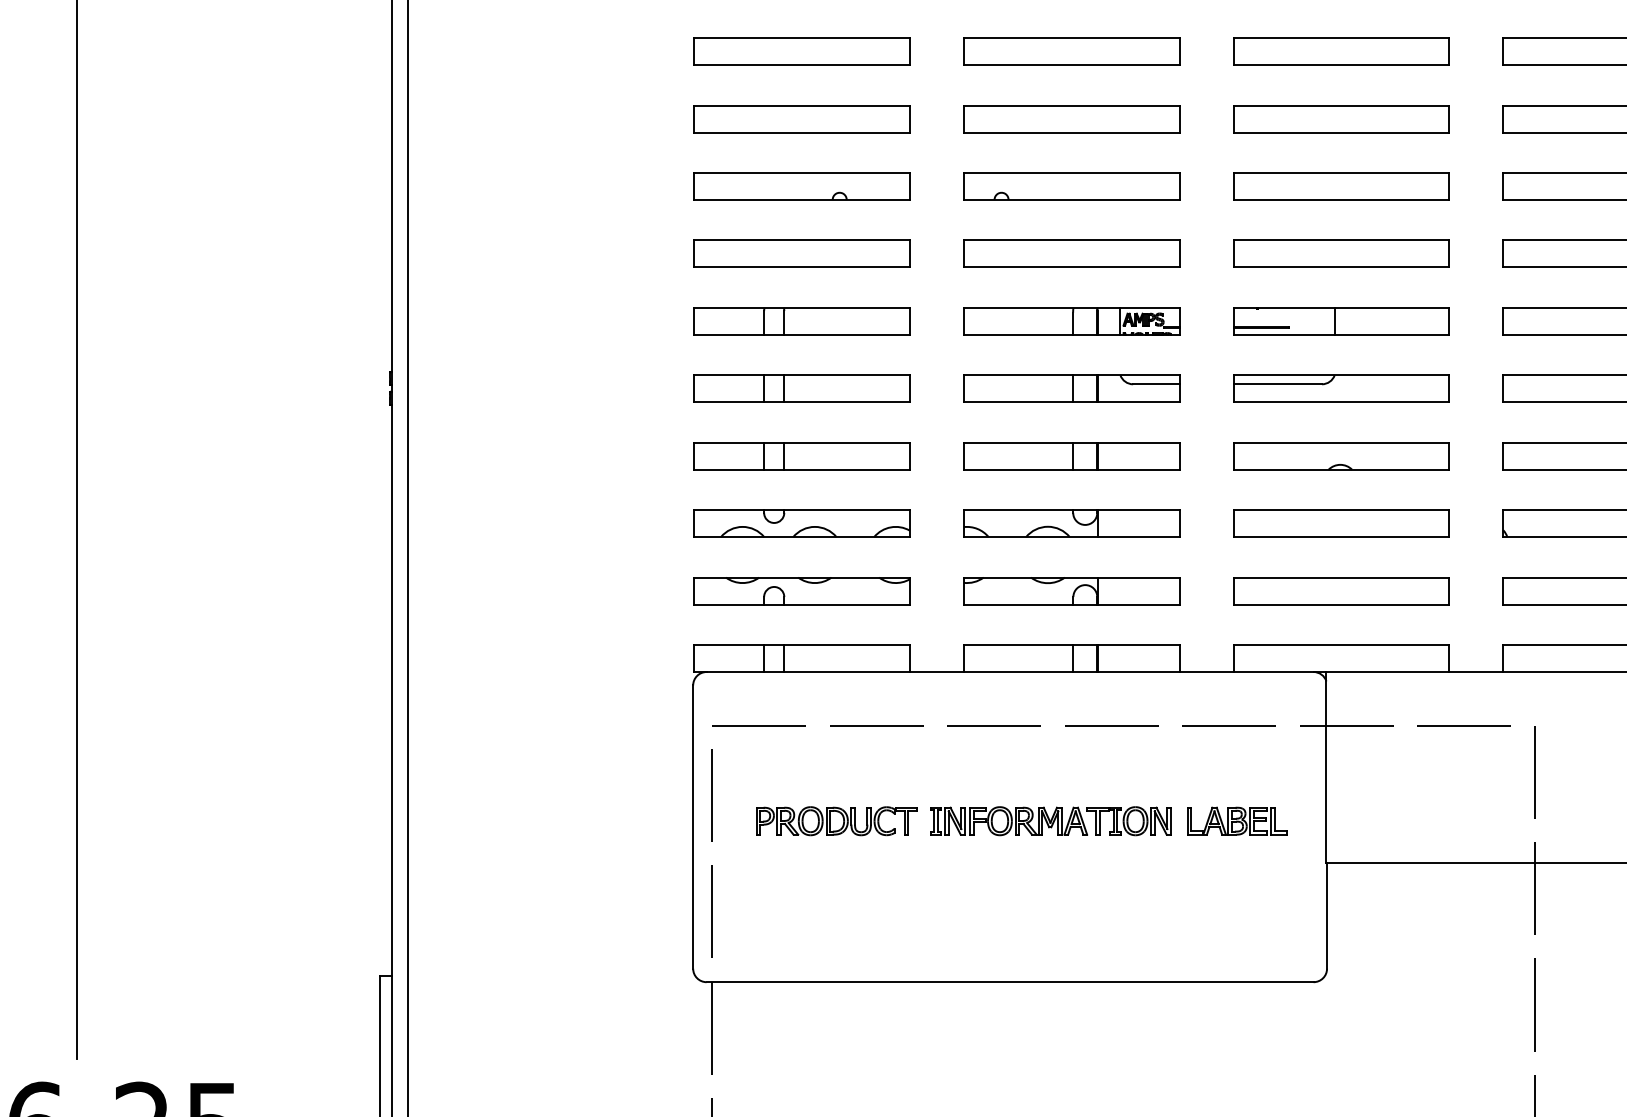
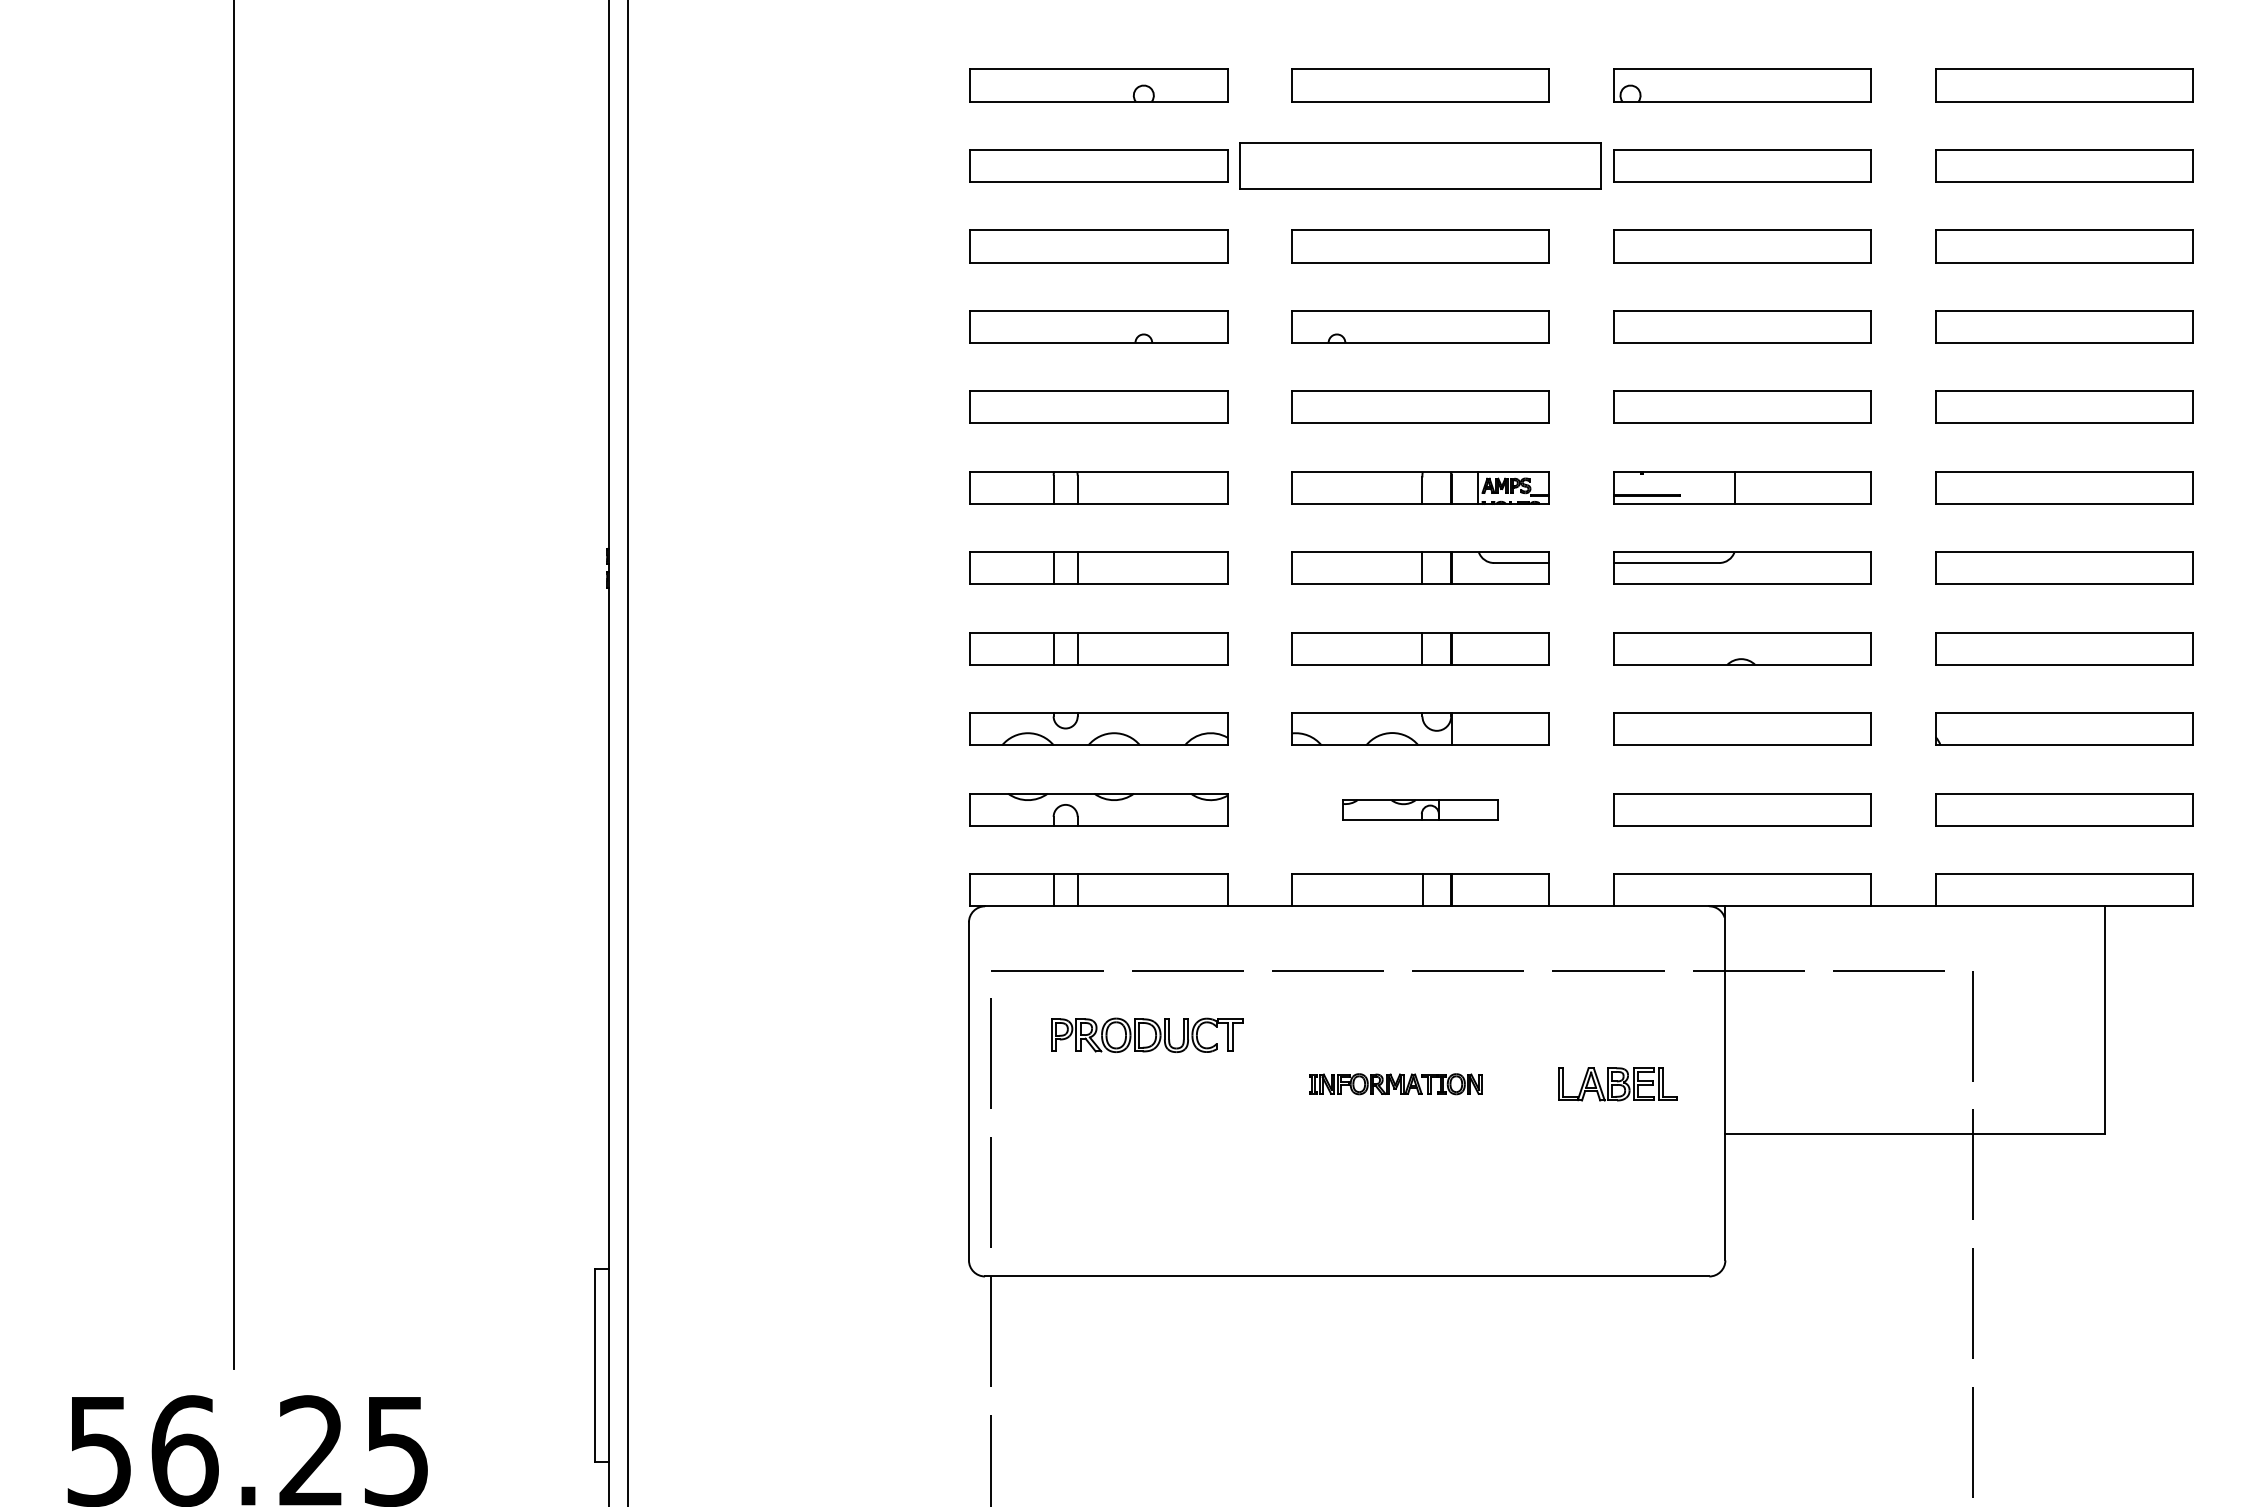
part: (1071, 51) -> (1420, 165), size x1.4
part: (1071, 590) -> (1420, 809), size x0.6
part: (836, 820) -> (1147, 1034), moved
part: (1050, 820) -> (1395, 1083), size x0.6

